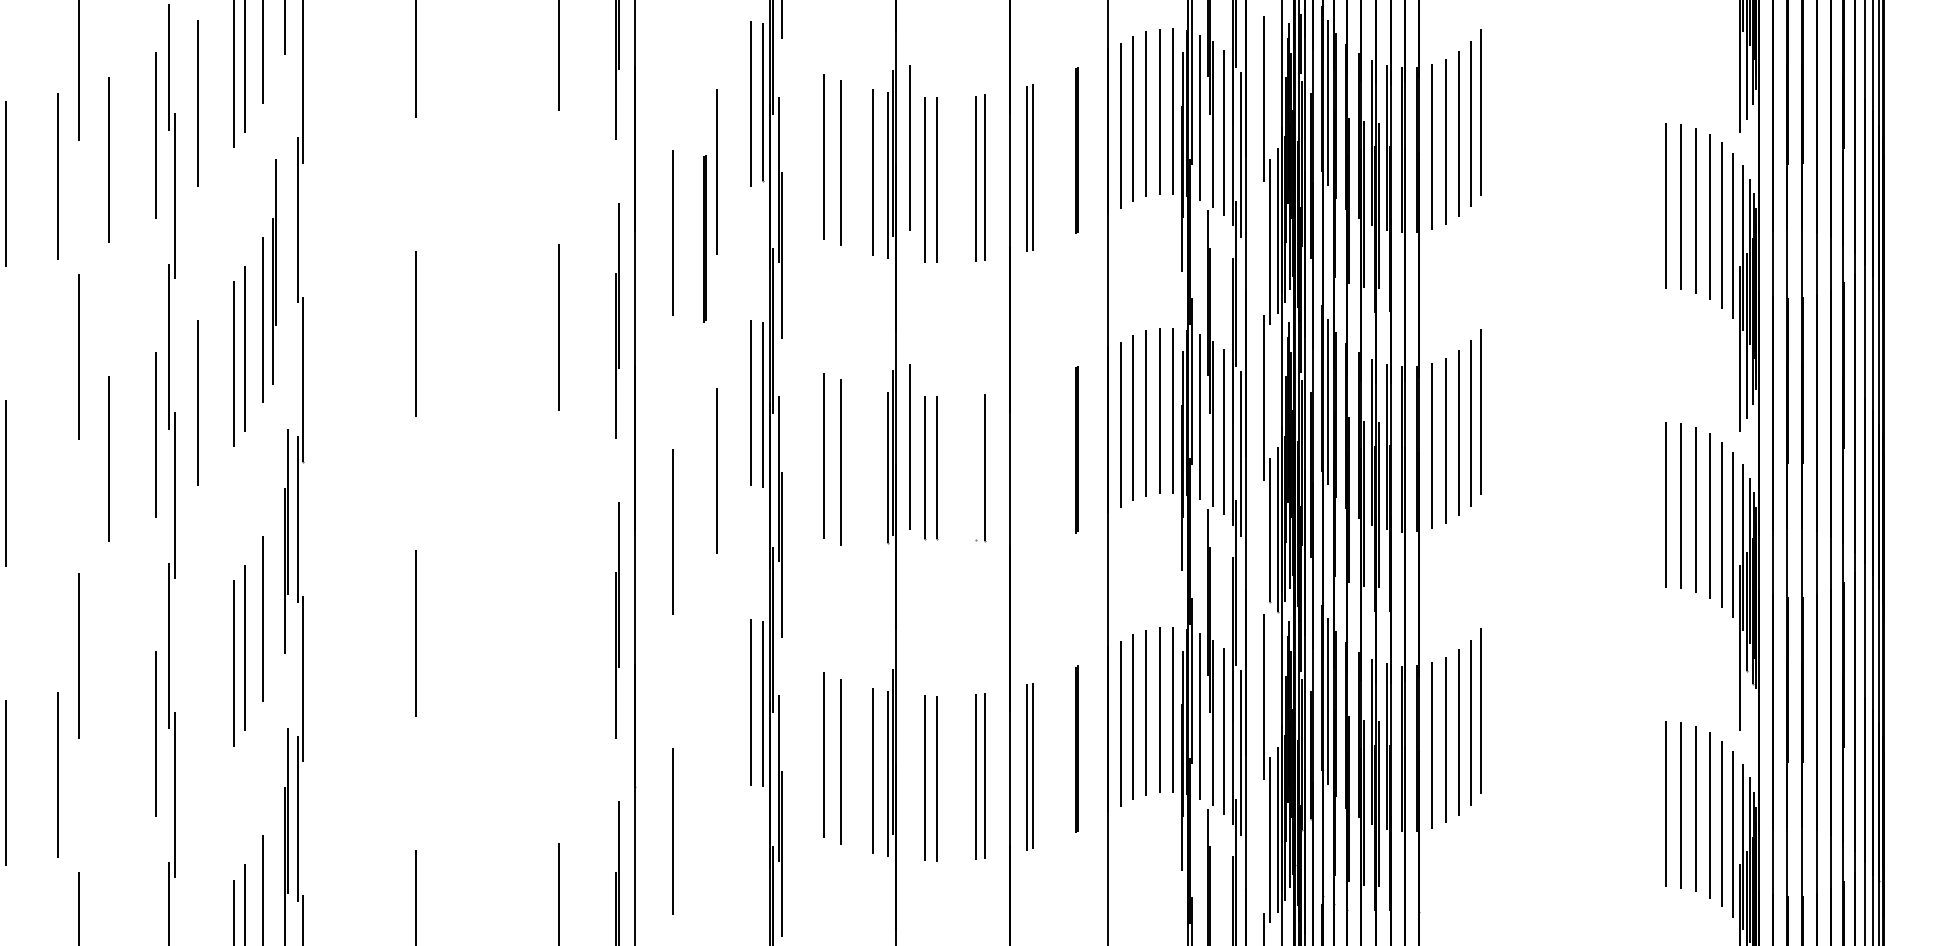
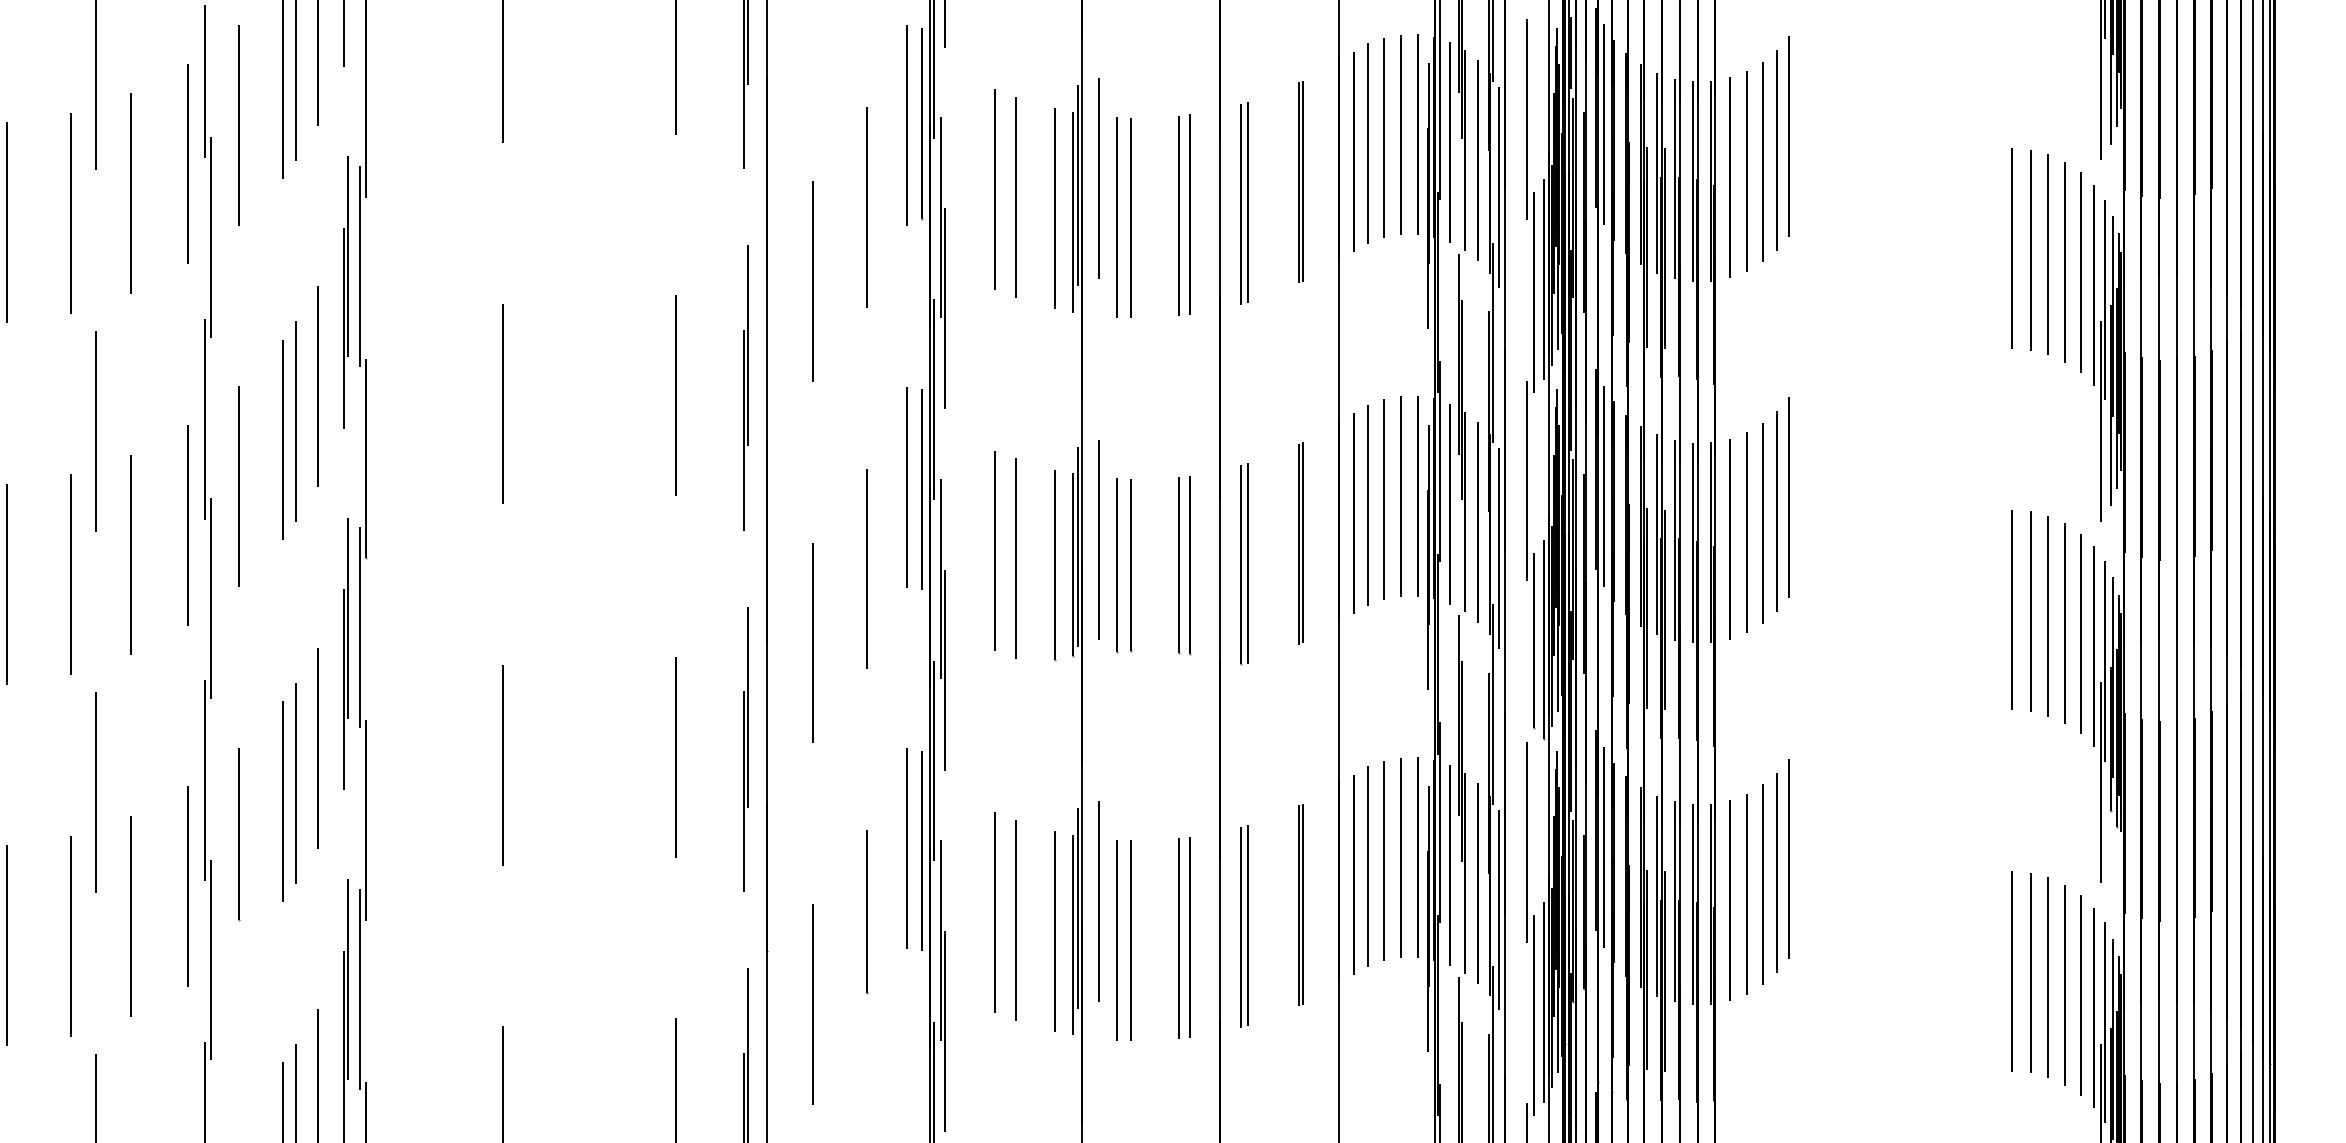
line: (704, 238) -> (851, 288), removed
part: (274, 271) -> (346, 291), moved
line: (976, 467) -> (1179, 564), added
part: (1029, 467) -> (1243, 564), added
line: (873, 468) -> (1055, 566), added
line: (57, 475) -> (69, 574), added
line: (558, 626) -> (674, 756), added
line: (198, 690) -> (239, 834), added
line: (909, 745) -> (1098, 900), added
line: (717, 755) -> (866, 912), added
line: (108, 758) -> (131, 916), added

